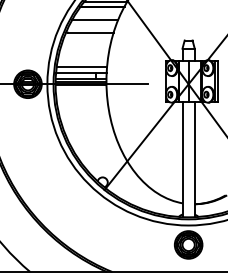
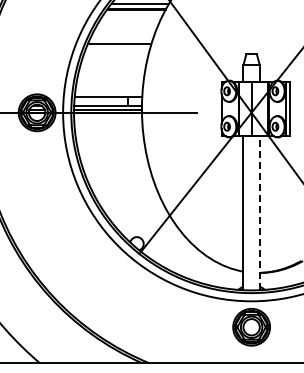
line: (94, 20) -> (126, 27), removed
line: (81, 66) -> (108, 89), removed
line: (194, 159) -> (259, 213), solid -> dashed

